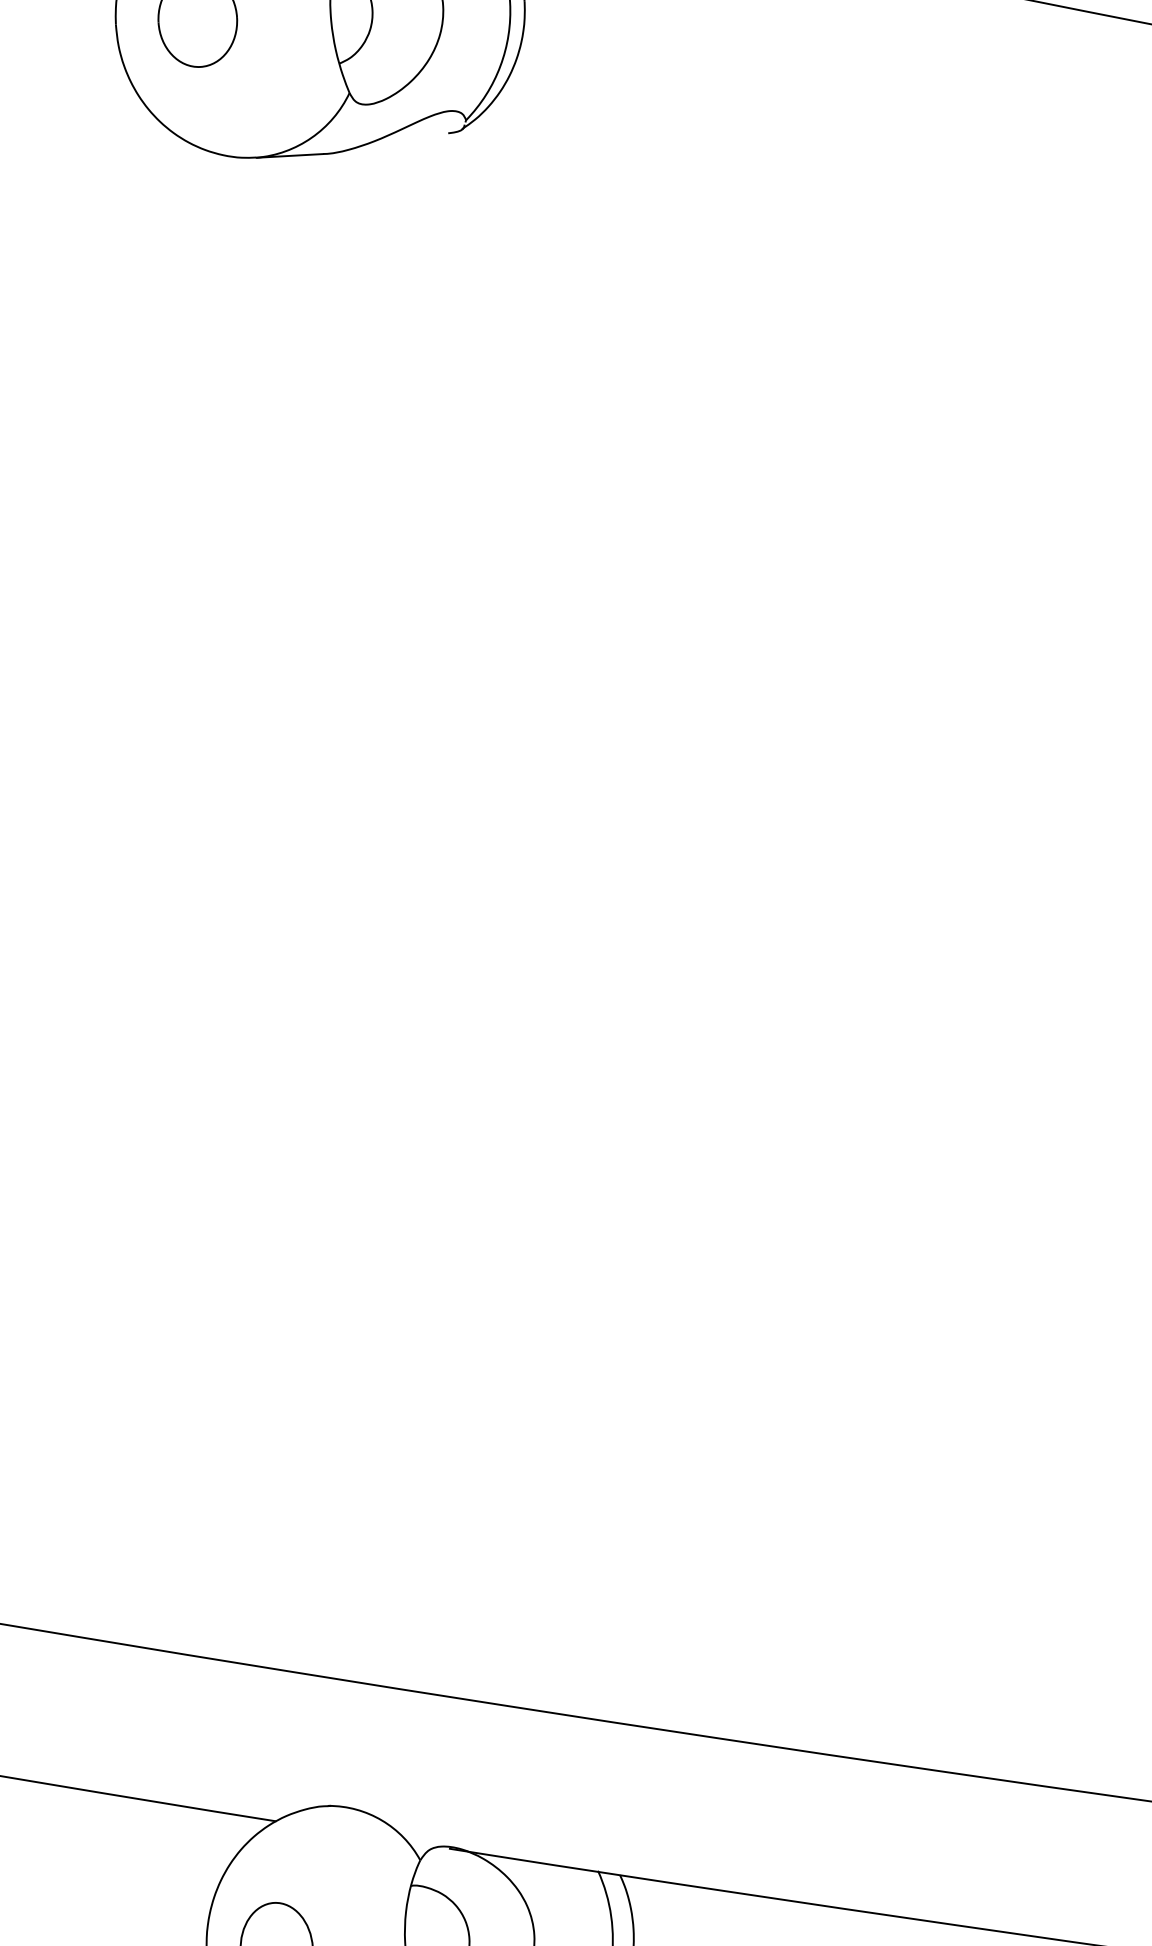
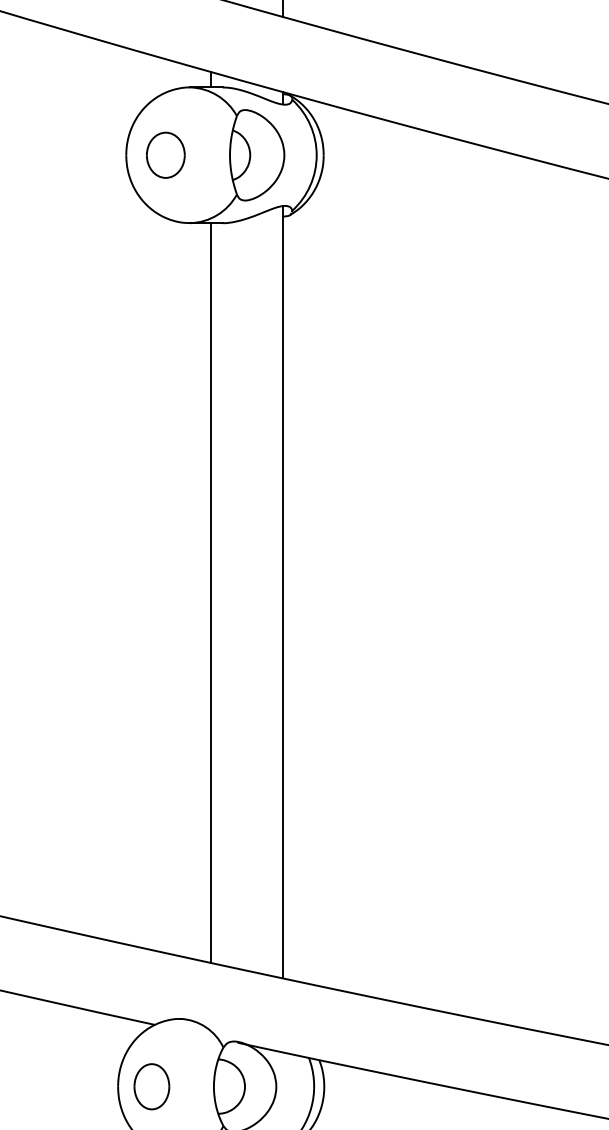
line: (491, 911) -> (283, 592), added
line: (340, 919) -> (210, 592), added

